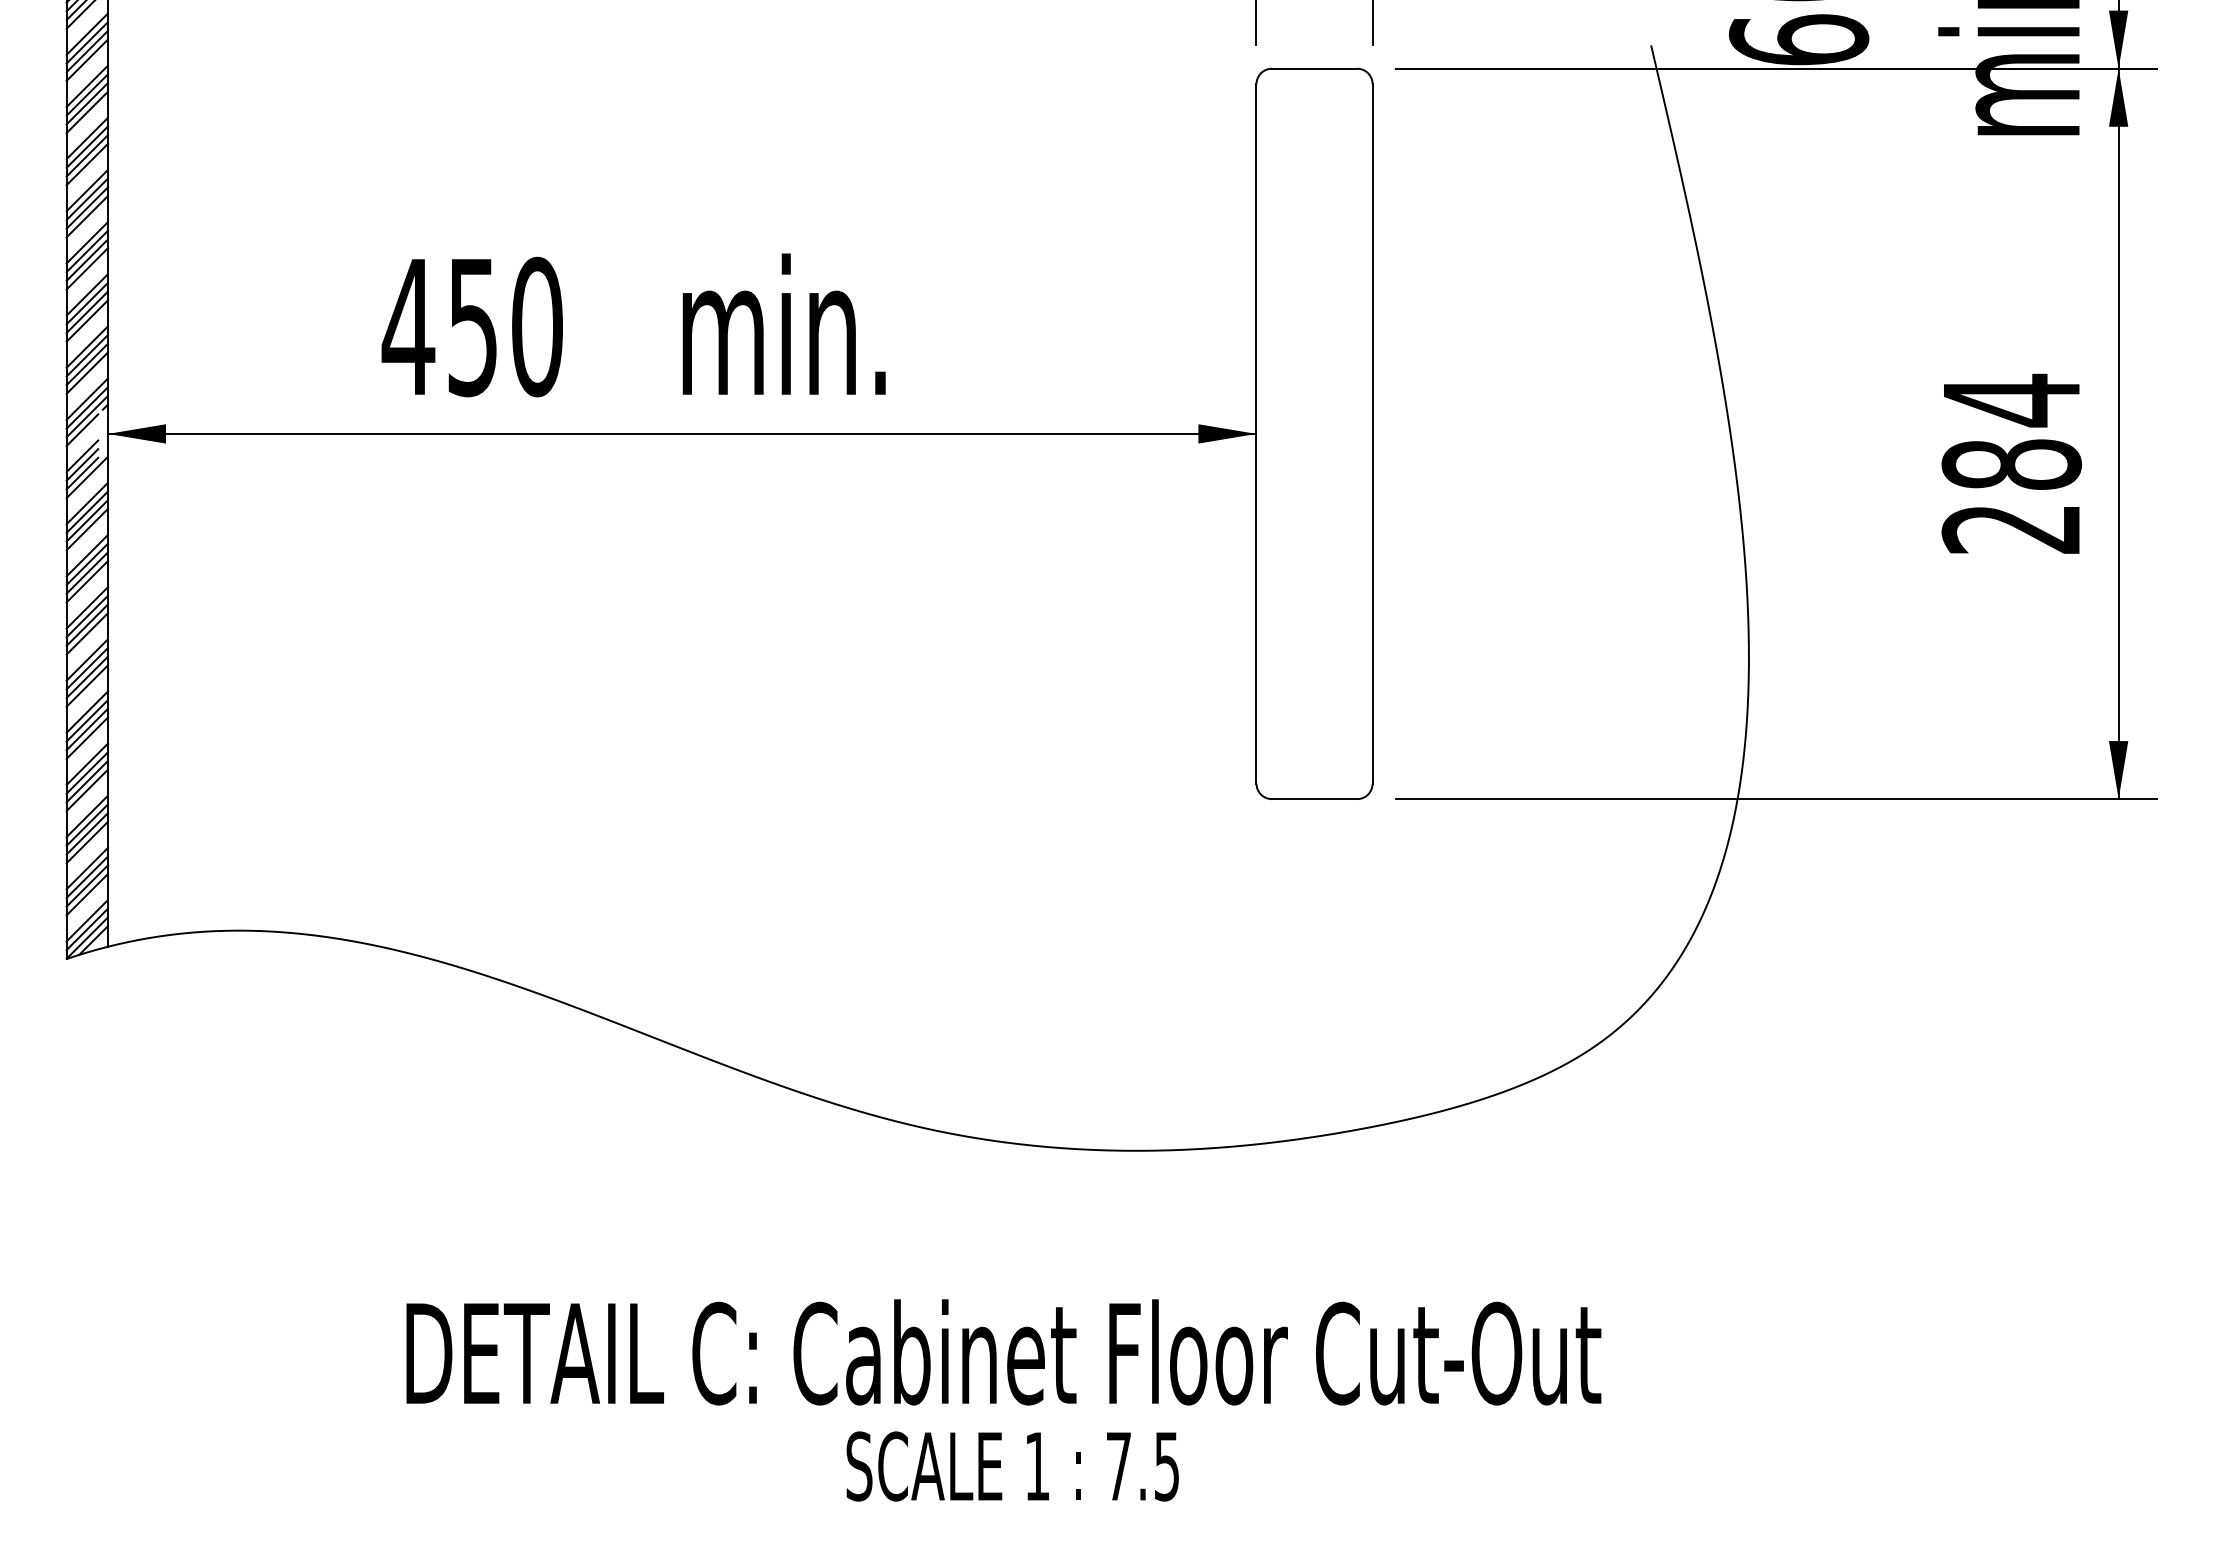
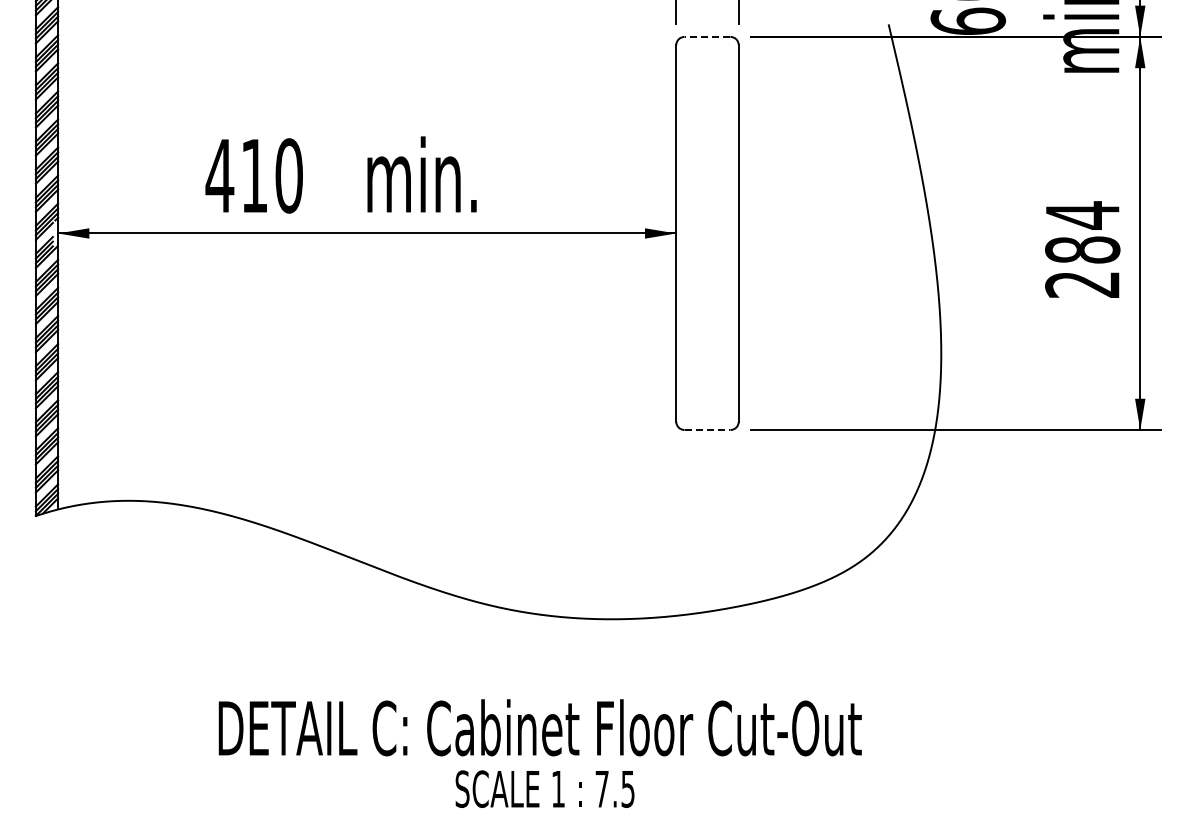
line: (1314, 67) -> (707, 36), solid -> dashed
text: (472, 328) -> (254, 176), 450 -> 410
line: (1314, 800) -> (707, 430), solid -> dashed

